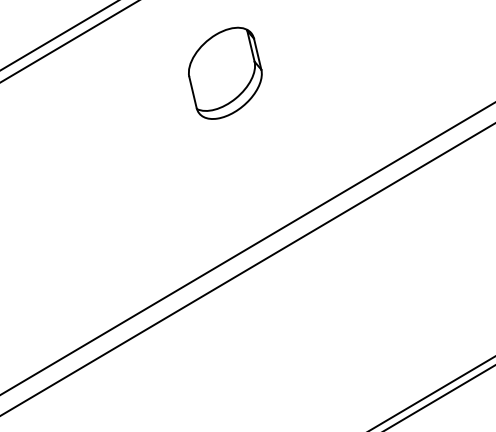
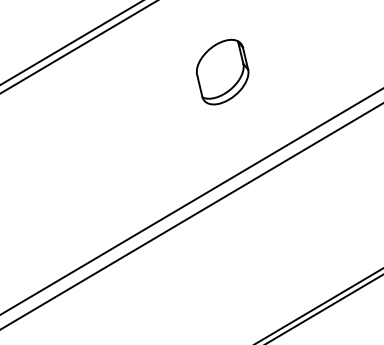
part: (225, 72) -> (222, 71), moved

